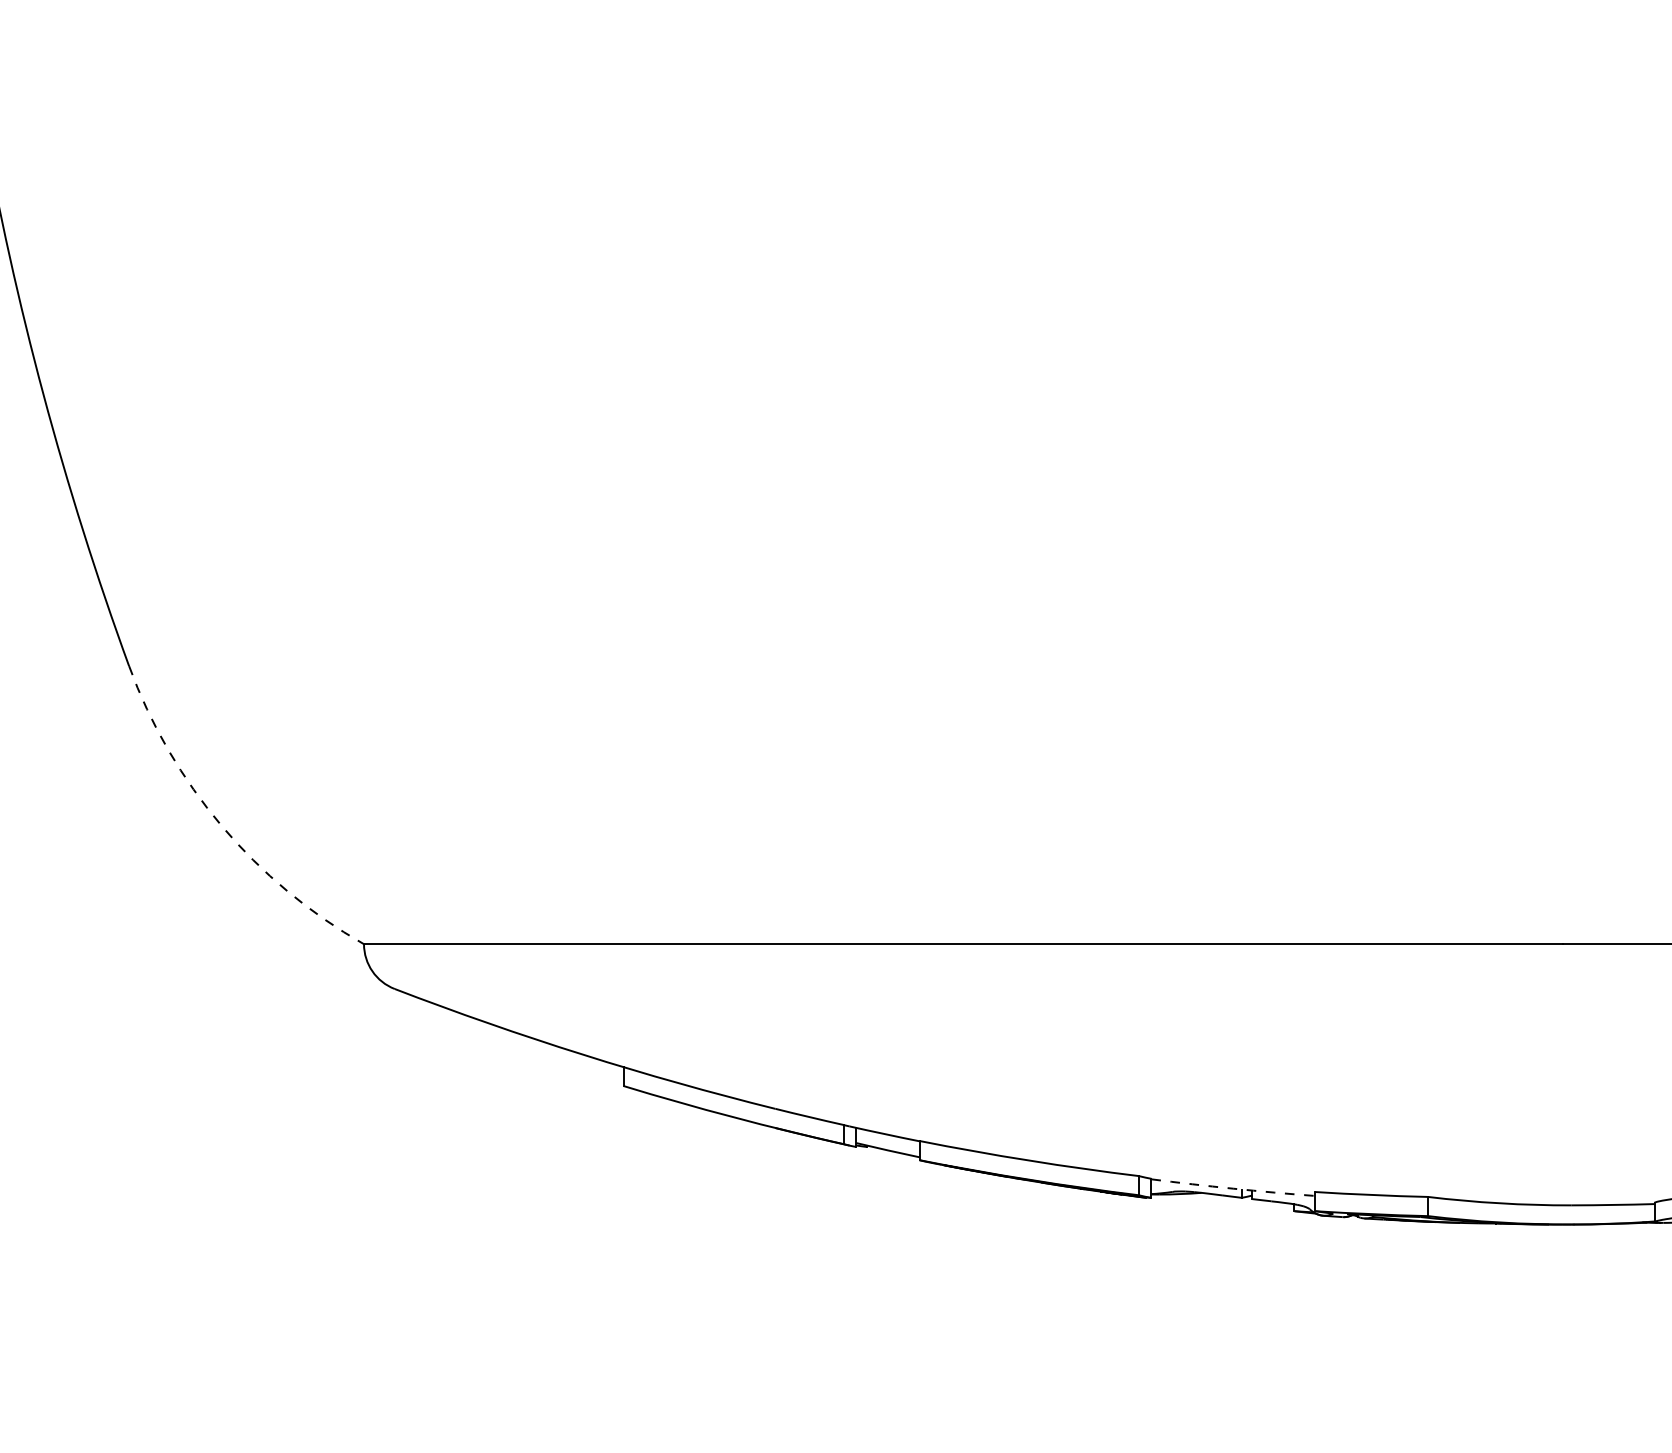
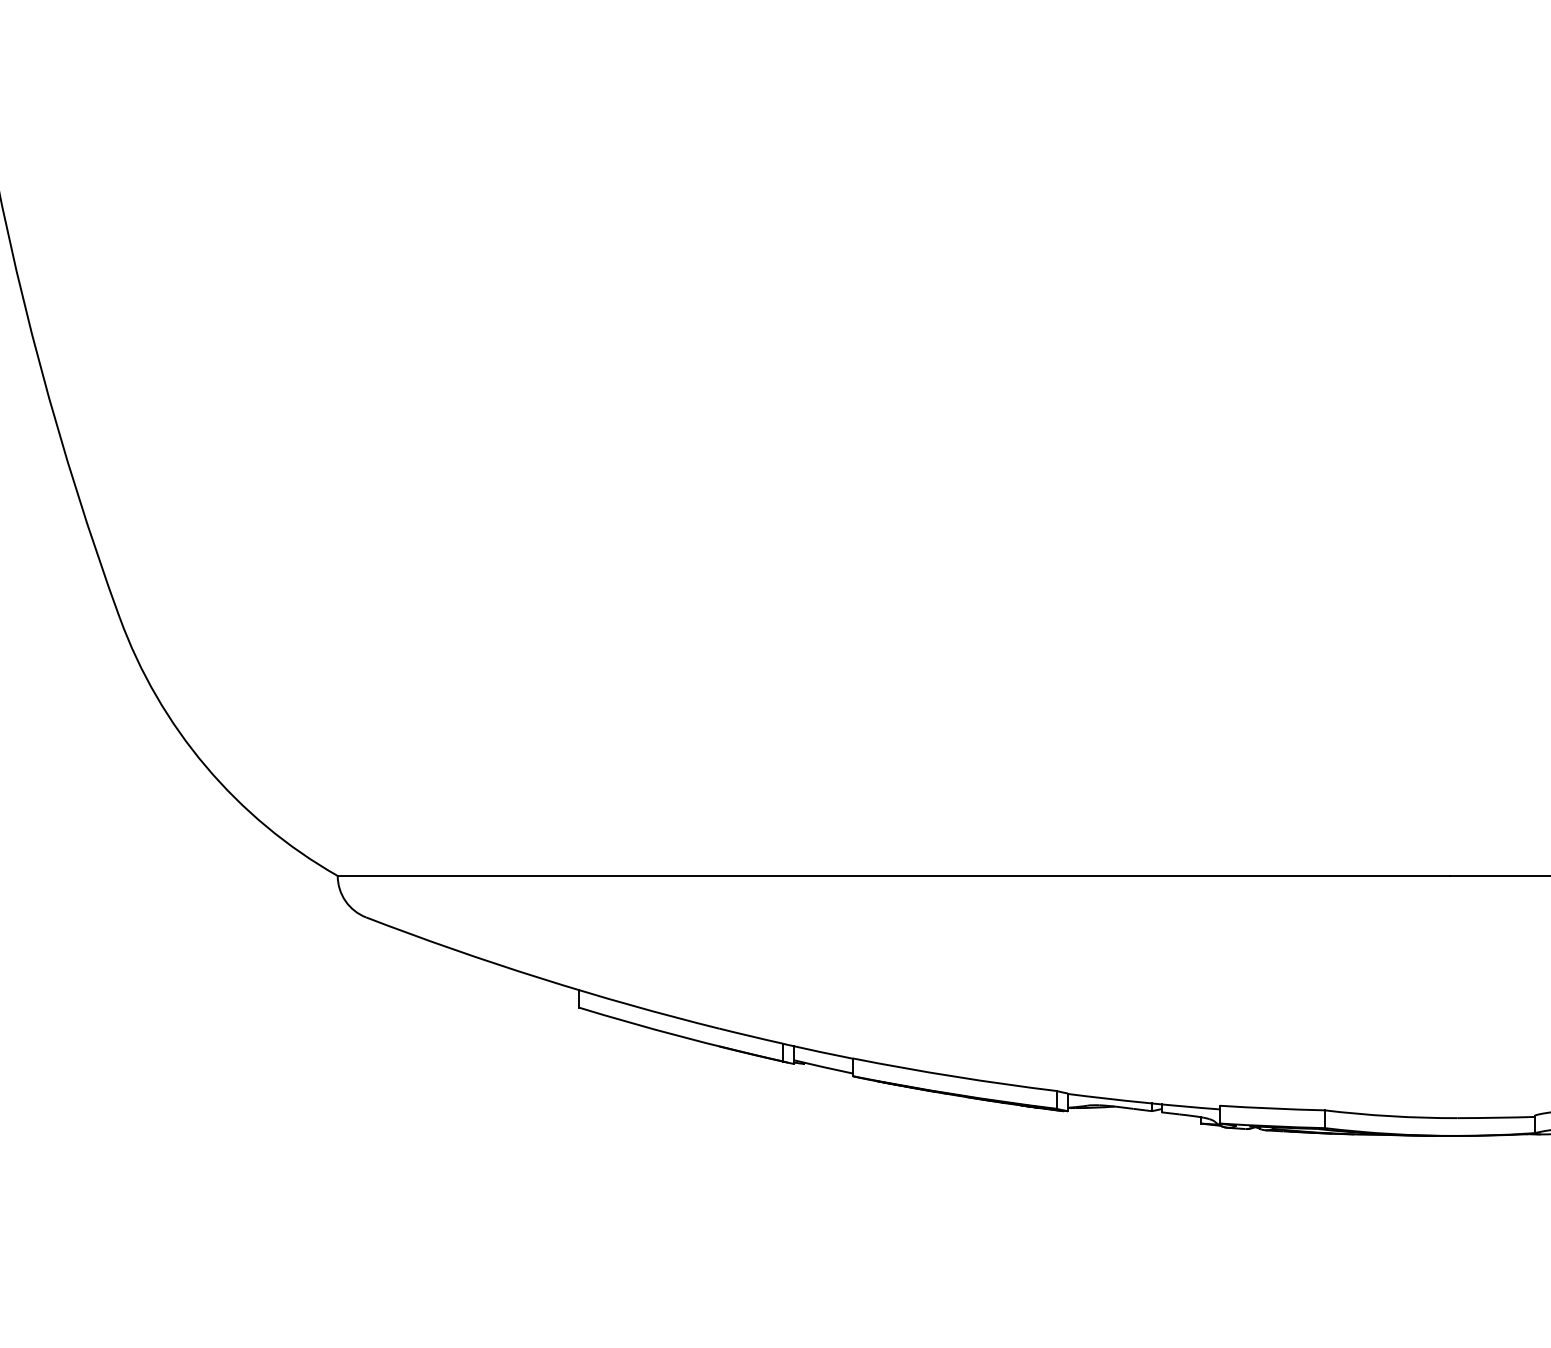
arc: (221, 826) -> (205, 766), dashed -> solid
arc: (1233, 1188) -> (1144, 1102), dashed -> solid

